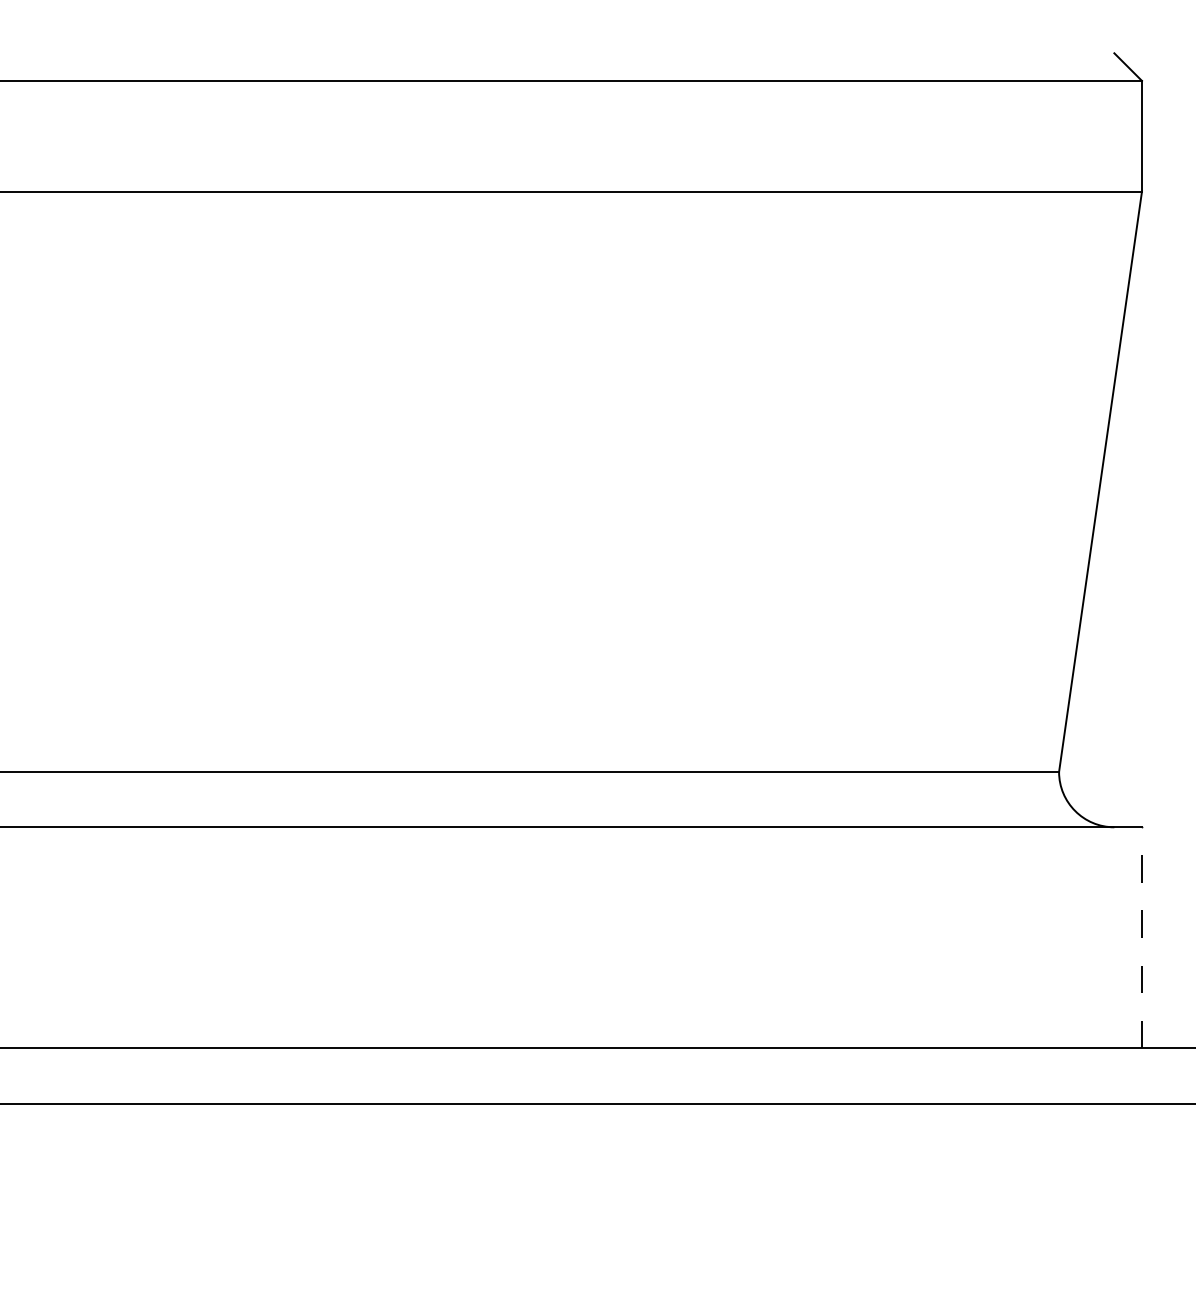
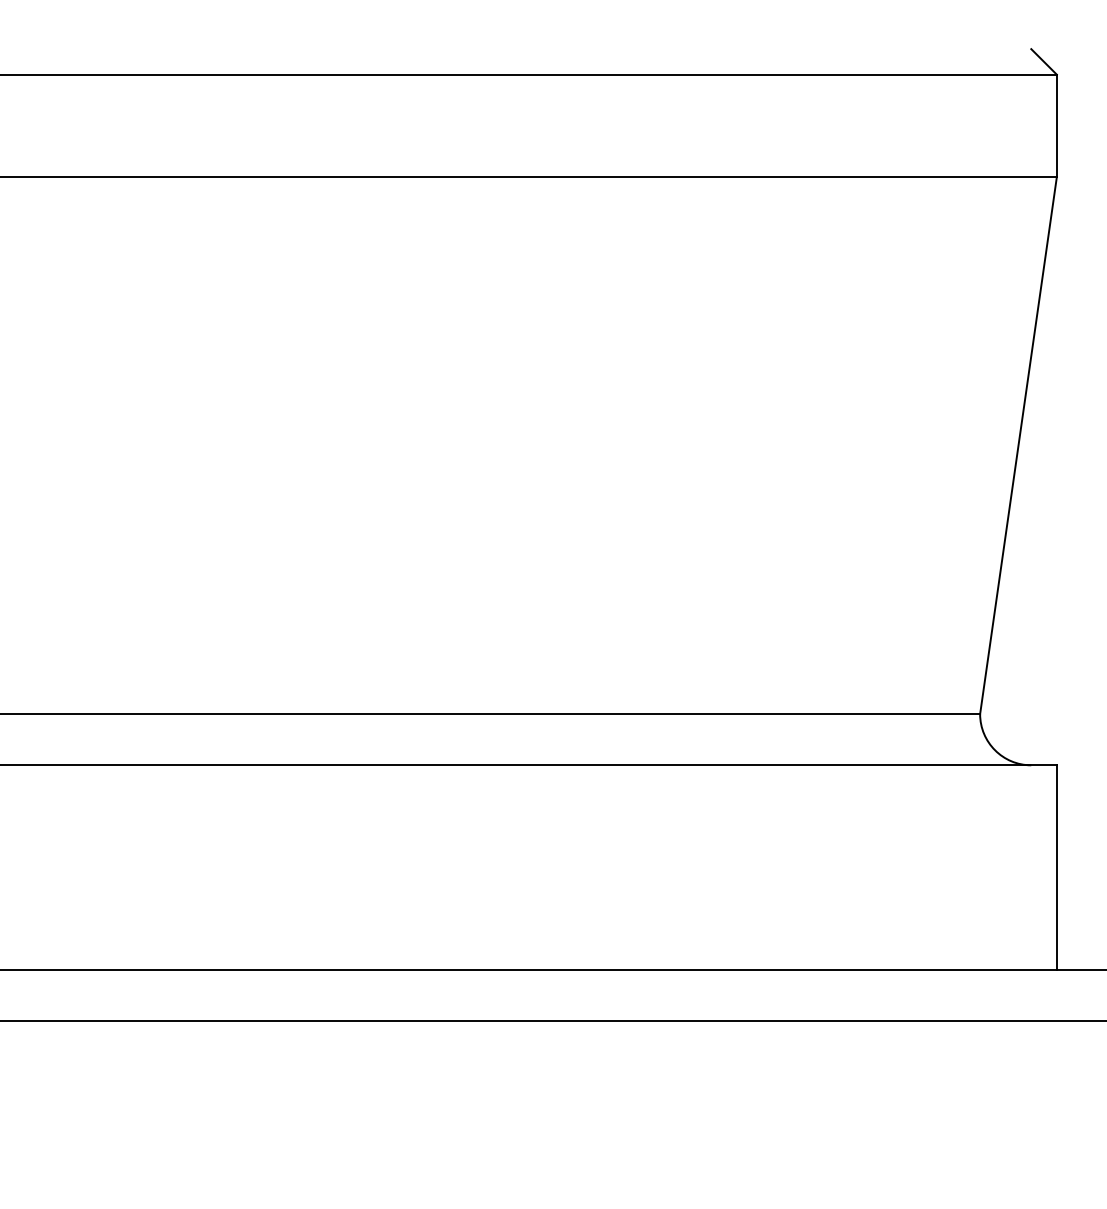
line: (1142, 937) -> (1057, 867), dashed -> solid

